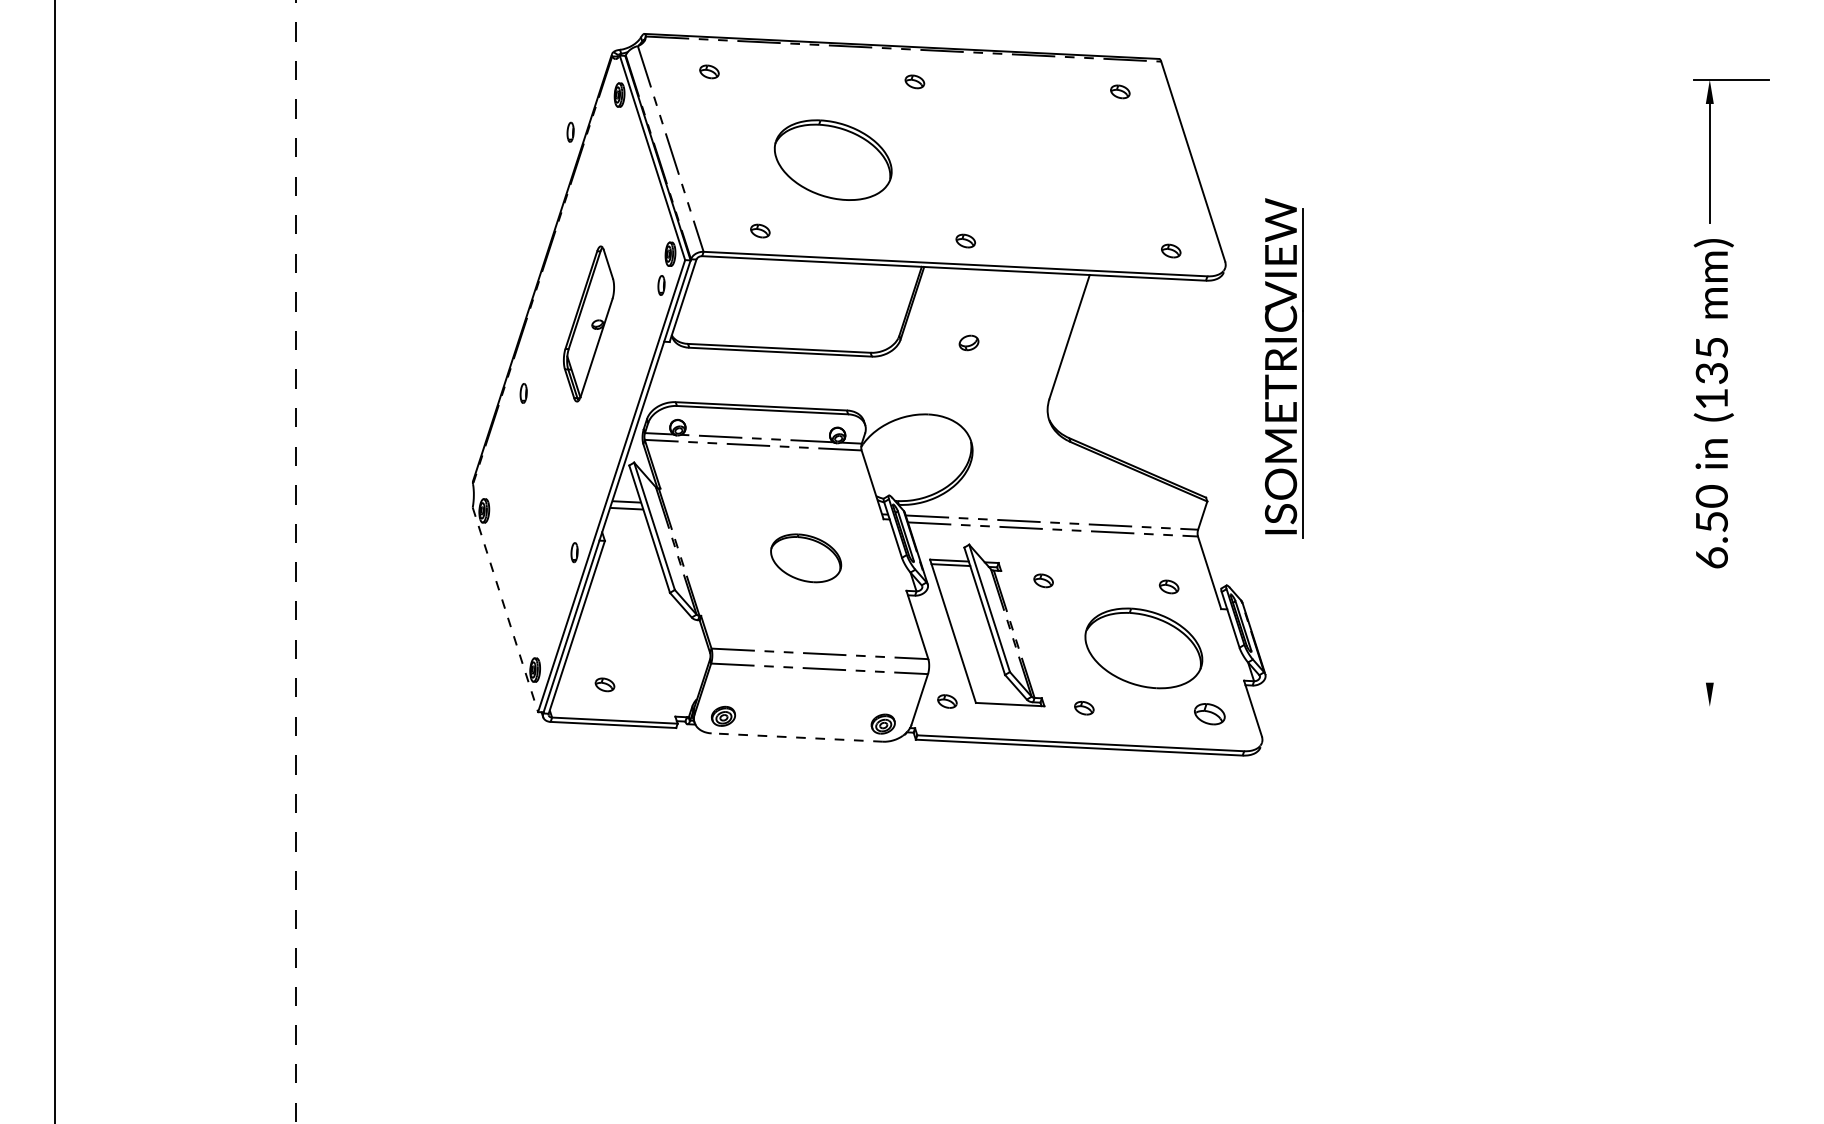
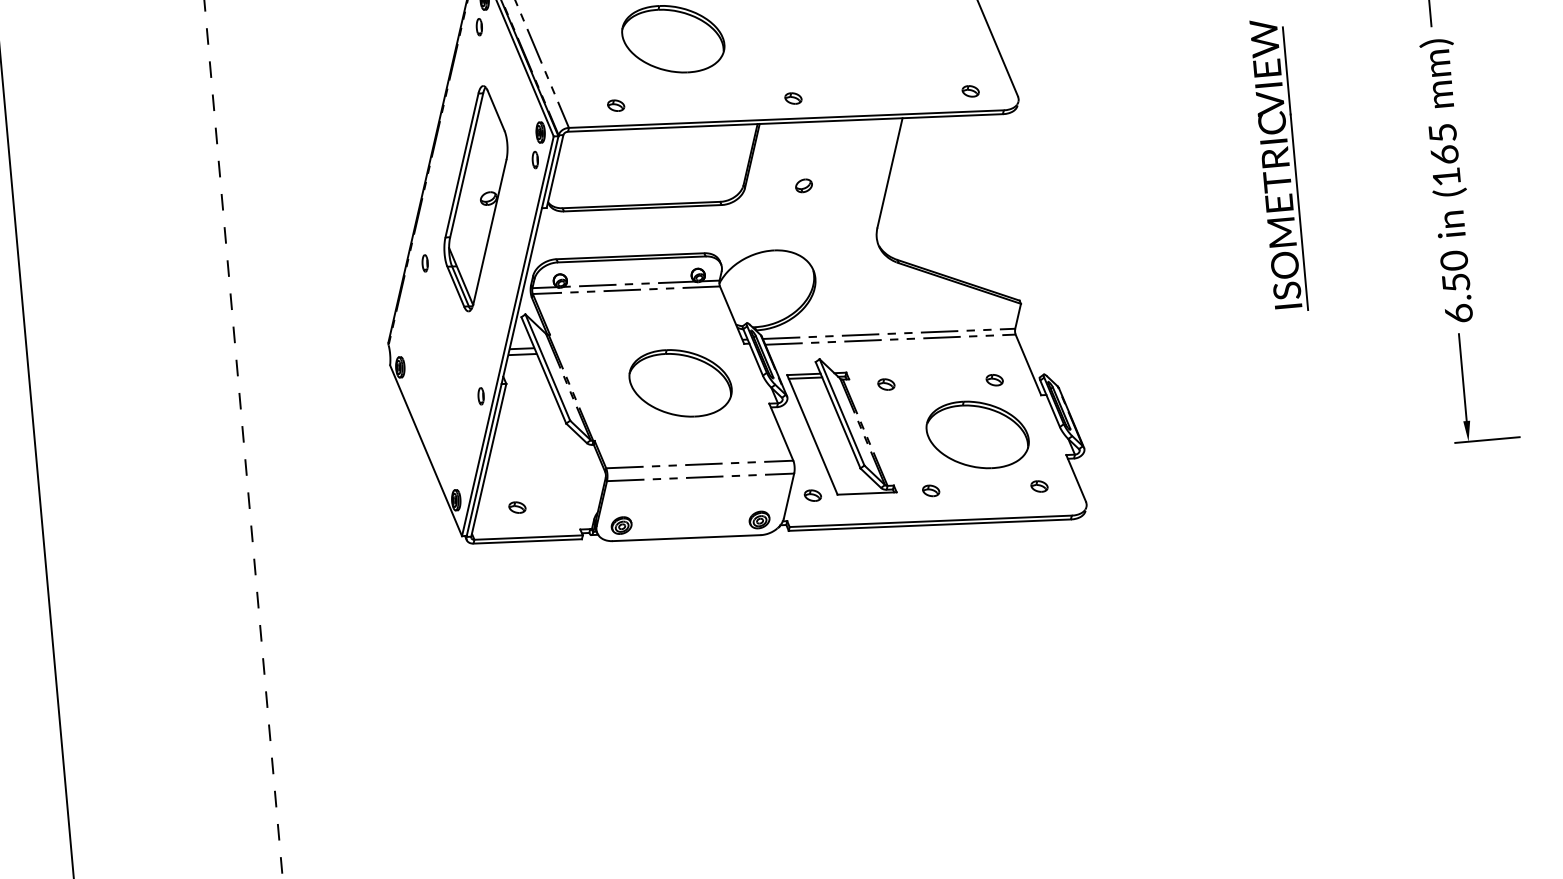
part: (570, 131) -> (479, 26), moved
part: (588, 323) -> (475, 198), size x1.67
part: (1283, 368) -> (1278, 165), moved
text: (1711, 372) -> (1444, 154), (135 -> (165
part: (805, 558) -> (680, 383), size x1.67
line: (505, 610) -> (426, 451), dashed -> solid
line: (1709, 637) -> (1462, 382), added
line: (1731, 706) -> (1487, 439), added
part: (1209, 714) -> (1039, 486), size x0.62
line: (797, 737) -> (686, 538), dashed -> solid

